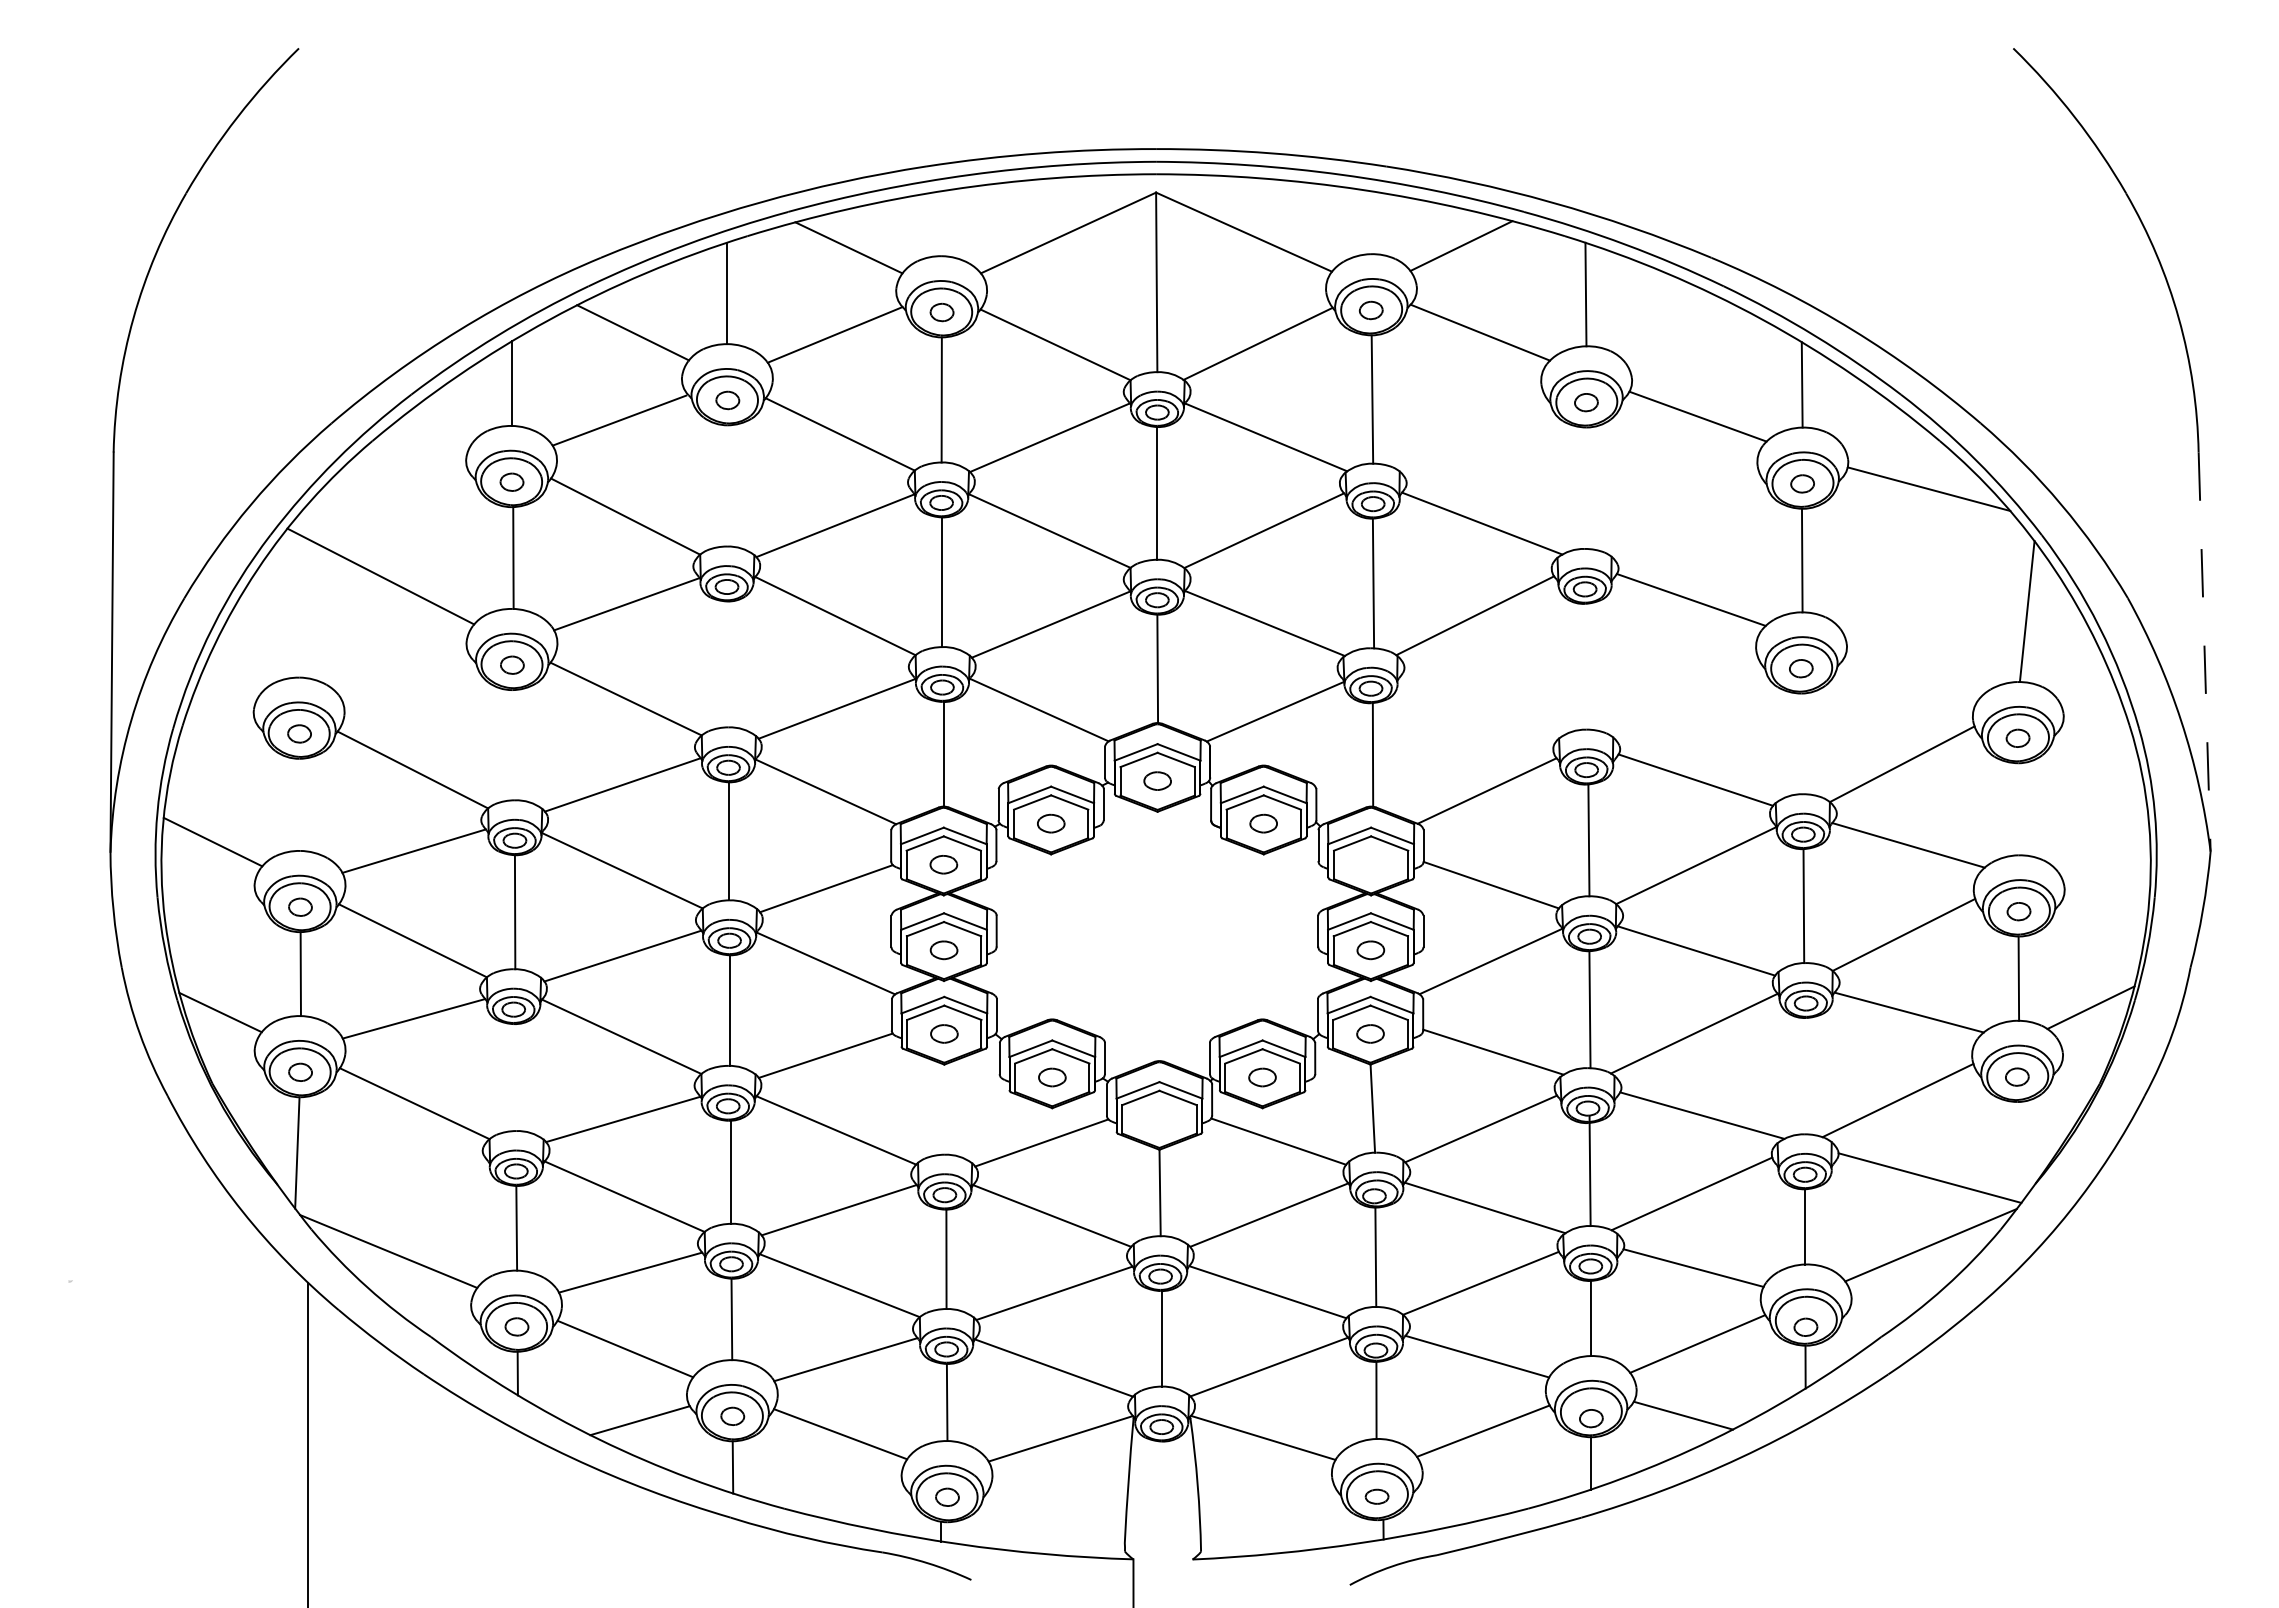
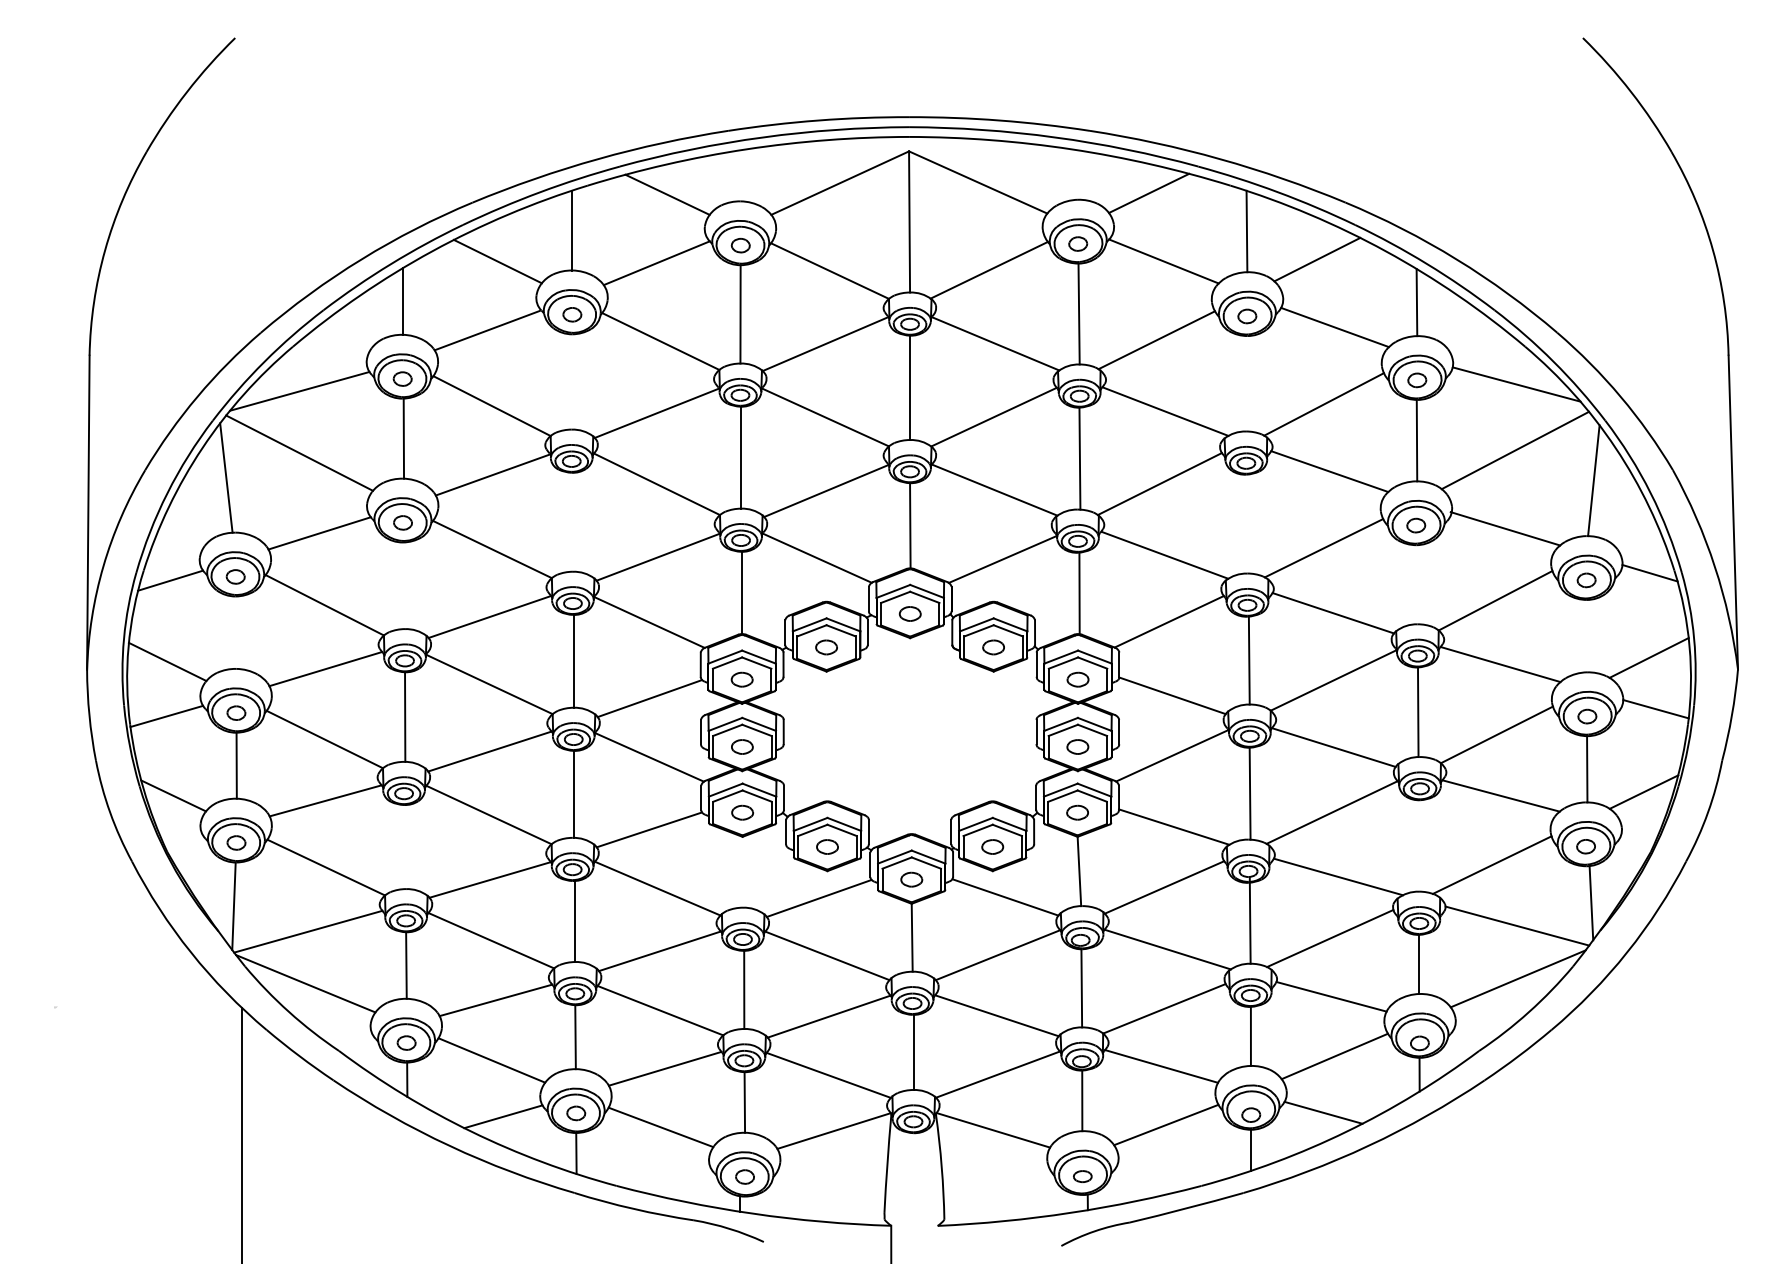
line: (1675, 329) -> (1317, 258), added
line: (1471, 432) -> (1156, 339), added
line: (380, 497) -> (299, 391), added
line: (1683, 514) -> (1323, 404), added
line: (1927, 572) -> (1515, 450), added
line: (287, 607) -> (226, 477), added
line: (2204, 652) -> (1733, 512), dashed -> solid
line: (1914, 672) -> (1505, 528), added
line: (406, 678) -> (319, 533), added
line: (1683, 697) -> (1323, 548), added
line: (1481, 706) -> (1164, 555), added
line: (2098, 728) -> (1649, 572), added
line: (216, 738) -> (170, 580), added
line: (2097, 836) -> (1649, 657), added
part: (1370, 864) -> (1077, 679), added
line: (2105, 901) -> (1655, 708), added
line: (211, 911) -> (166, 716), added
part: (1159, 1118) -> (911, 879), added
line: (2023, 1148) -> (1590, 902), added
line: (391, 1184) -> (307, 931), added

